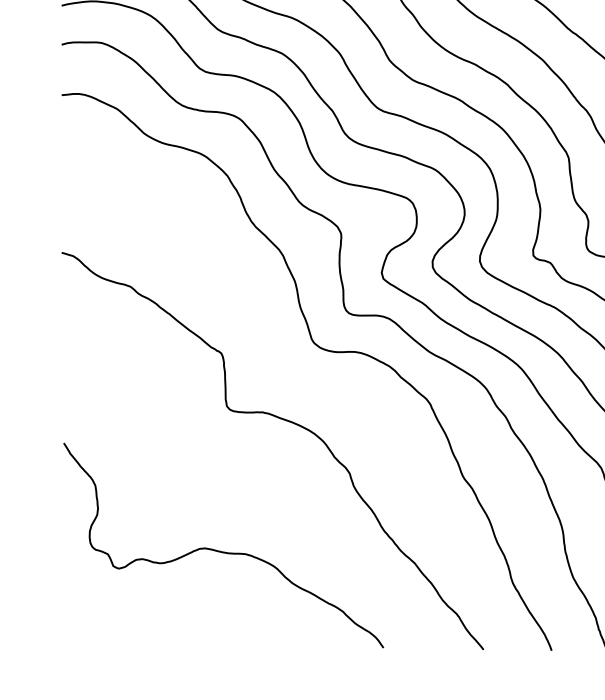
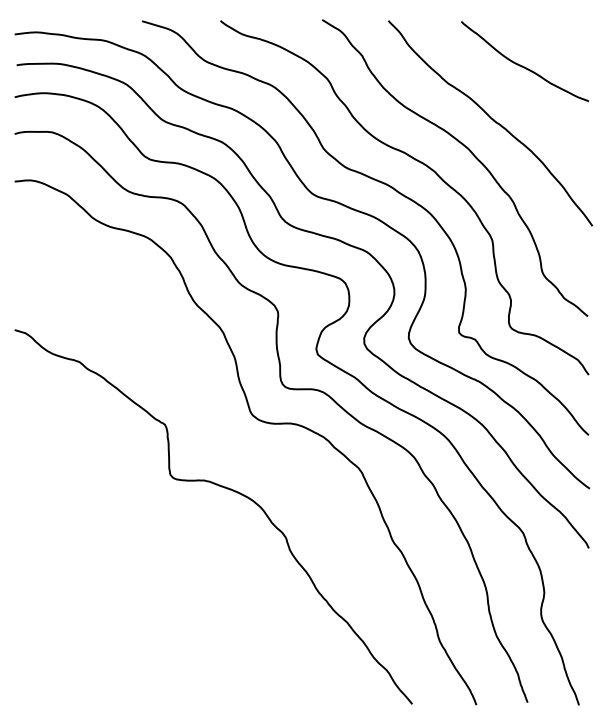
curve: (223, 551) -> (167, 611), removed

